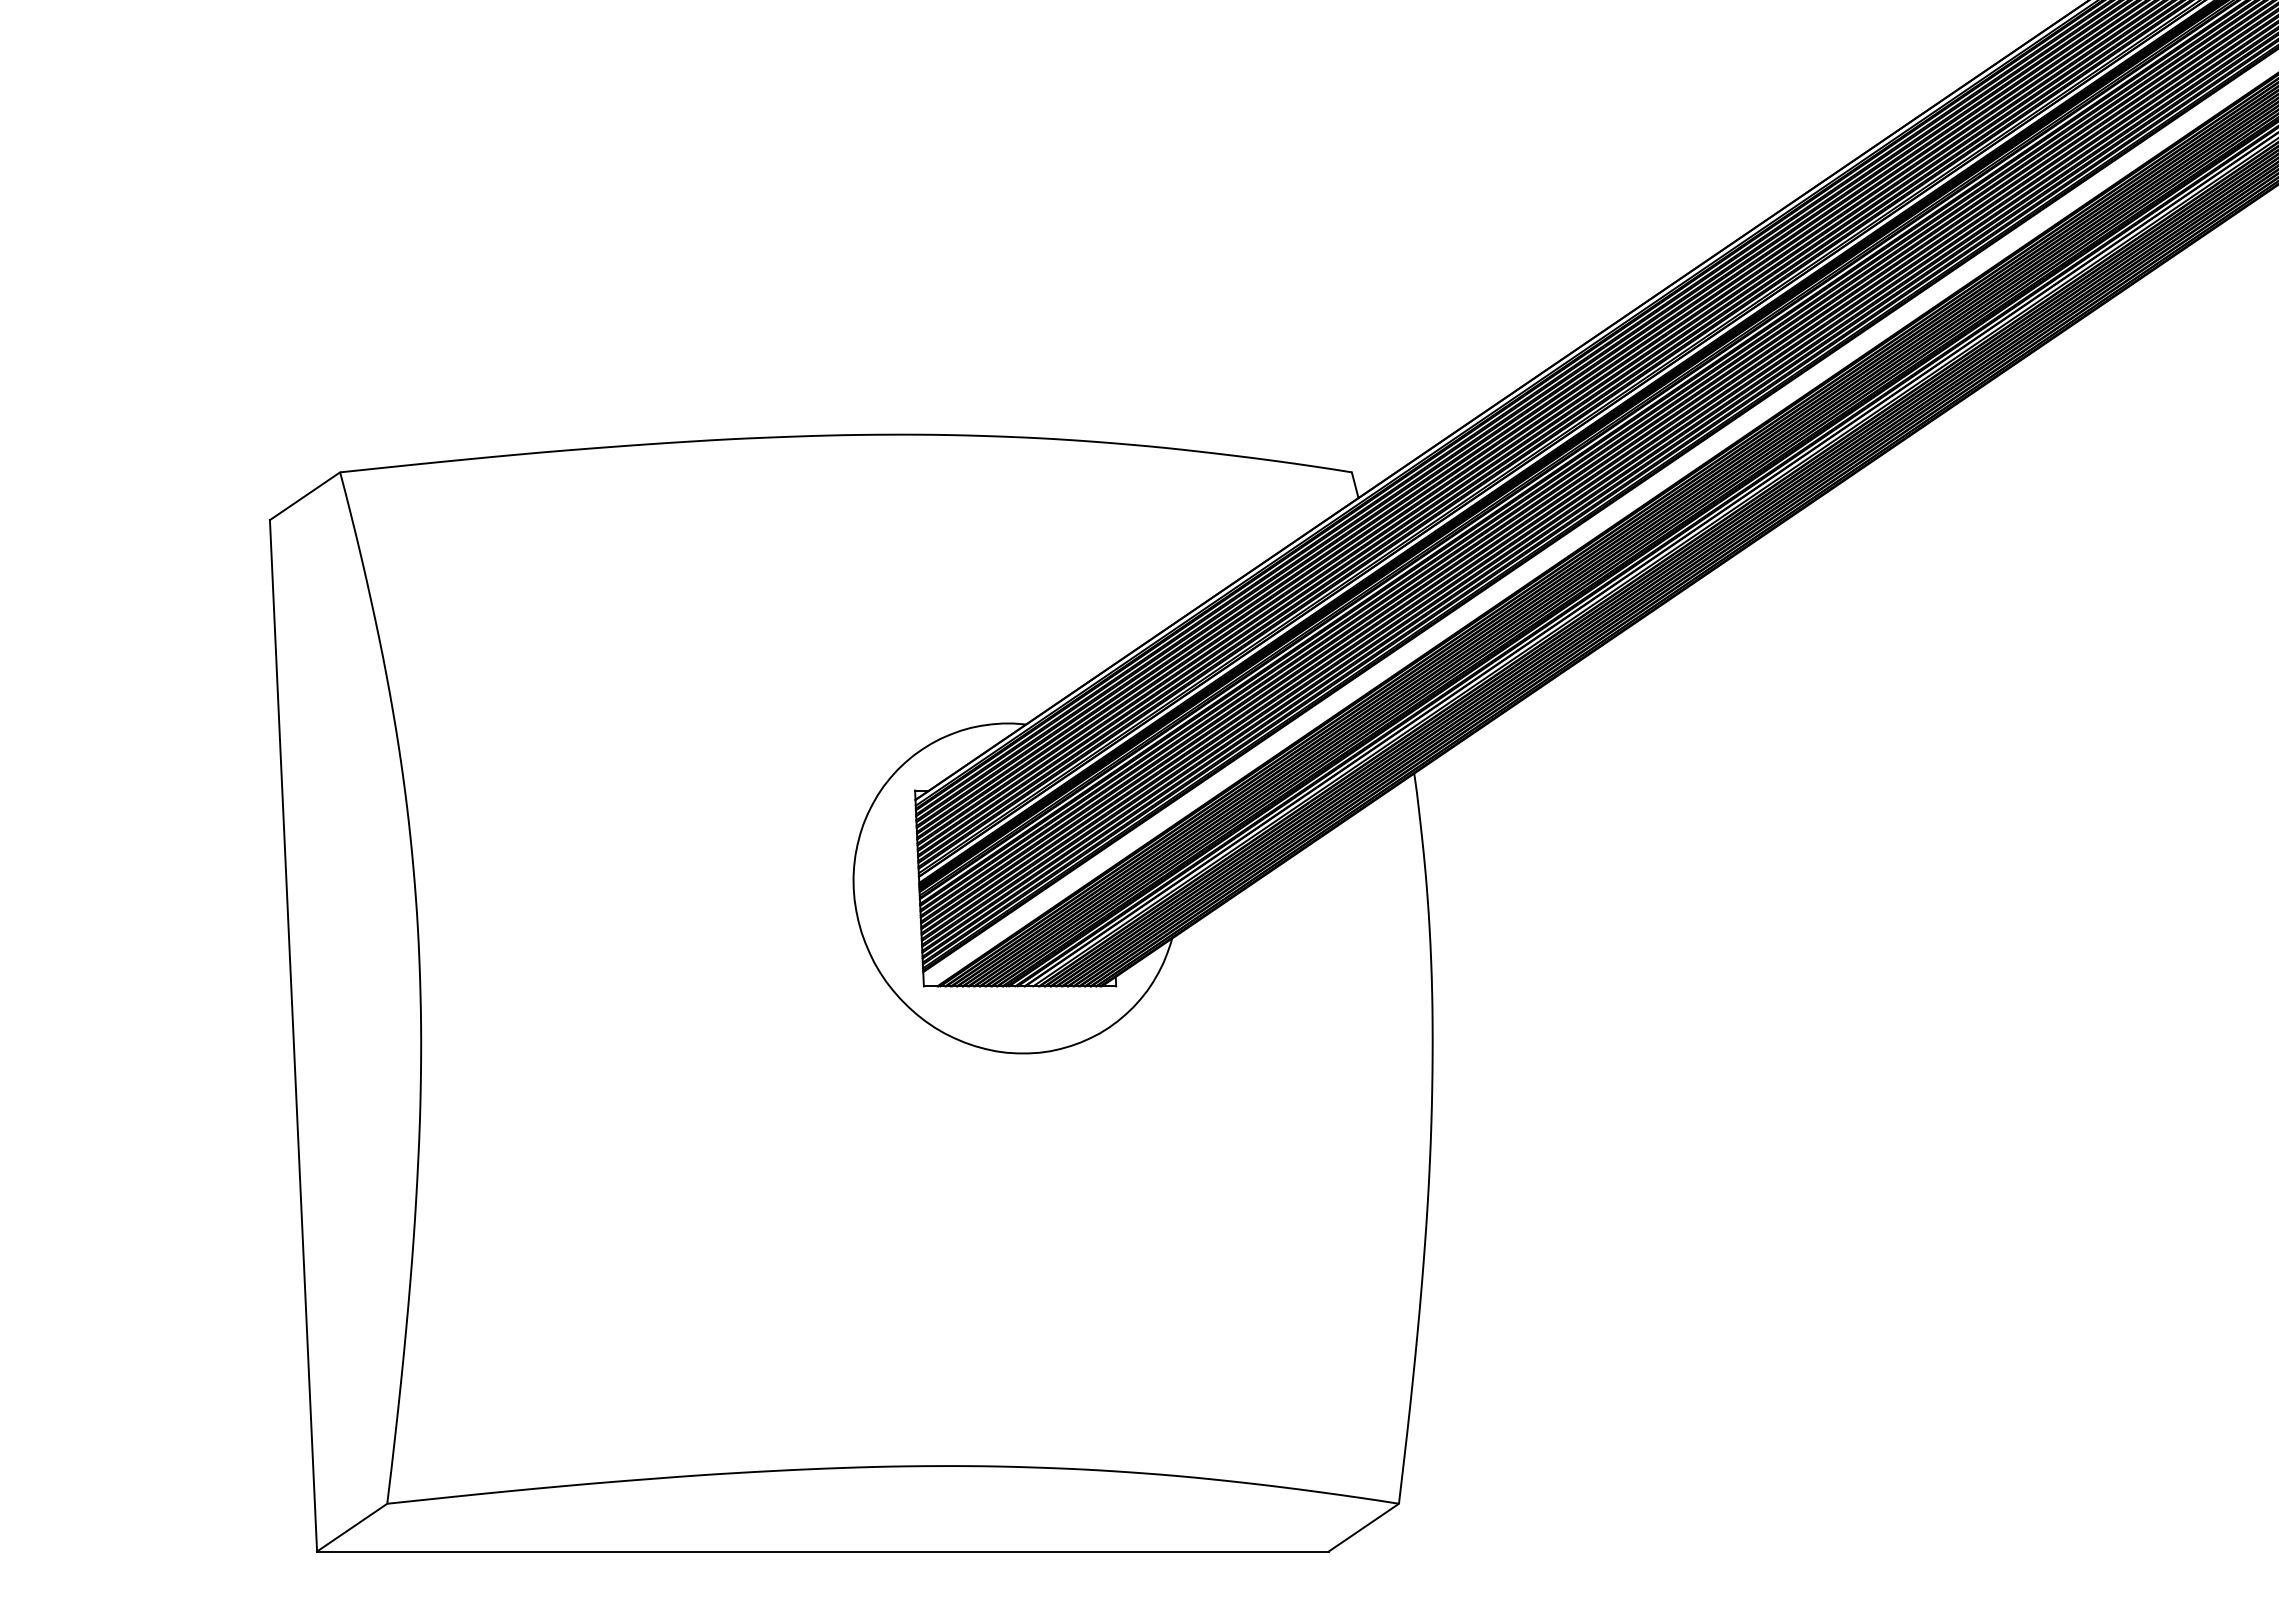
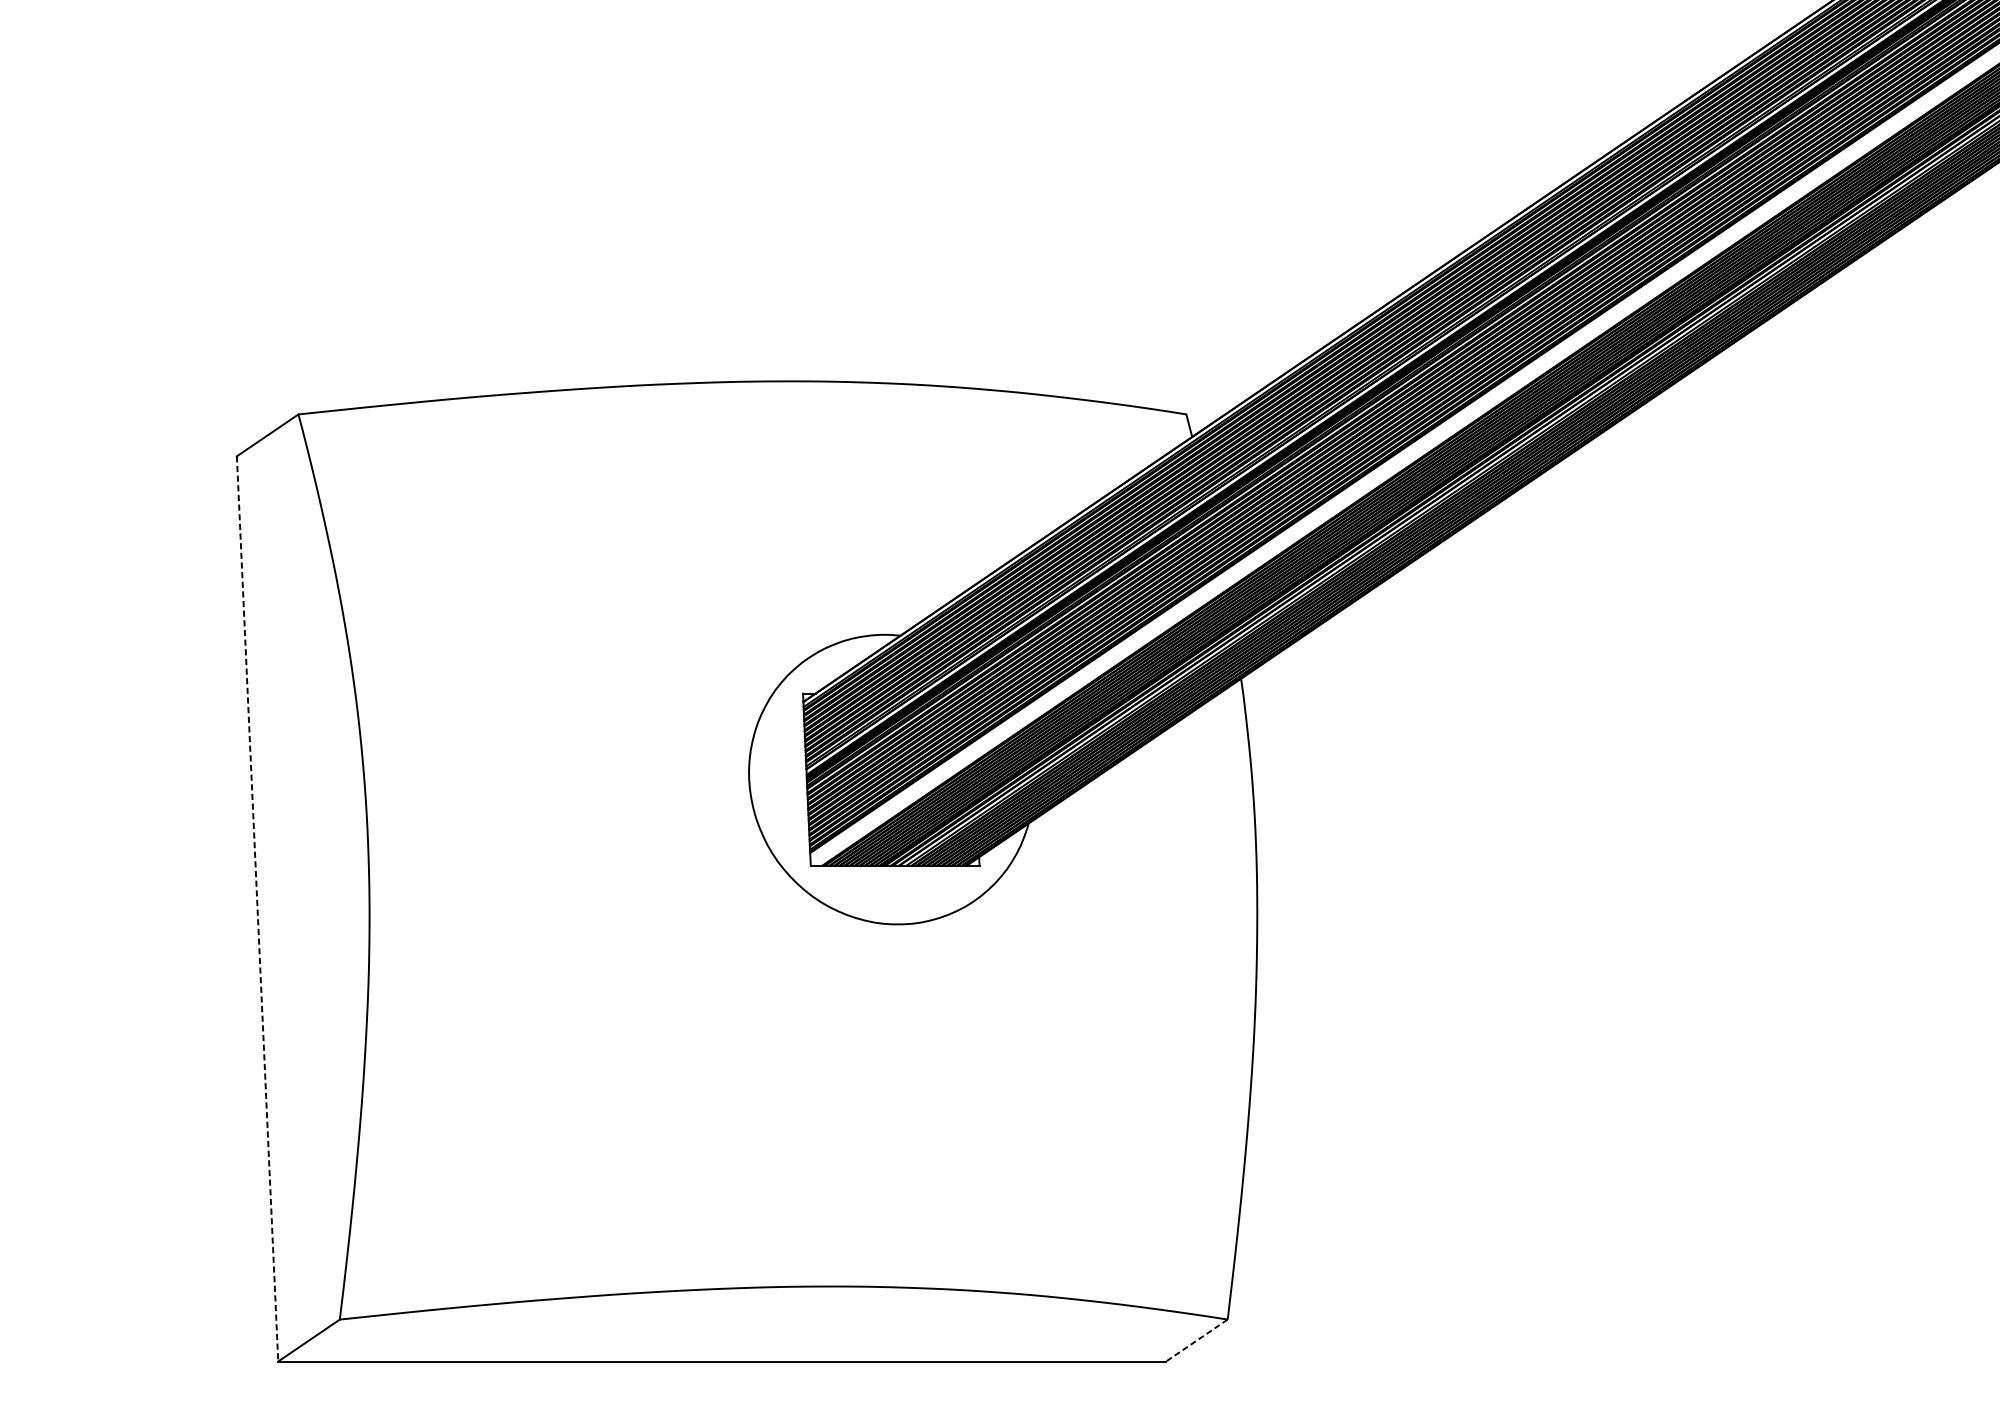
line: (293, 1036) -> (257, 909), solid -> dashed
line: (1363, 1527) -> (1196, 1340), solid -> dashed

